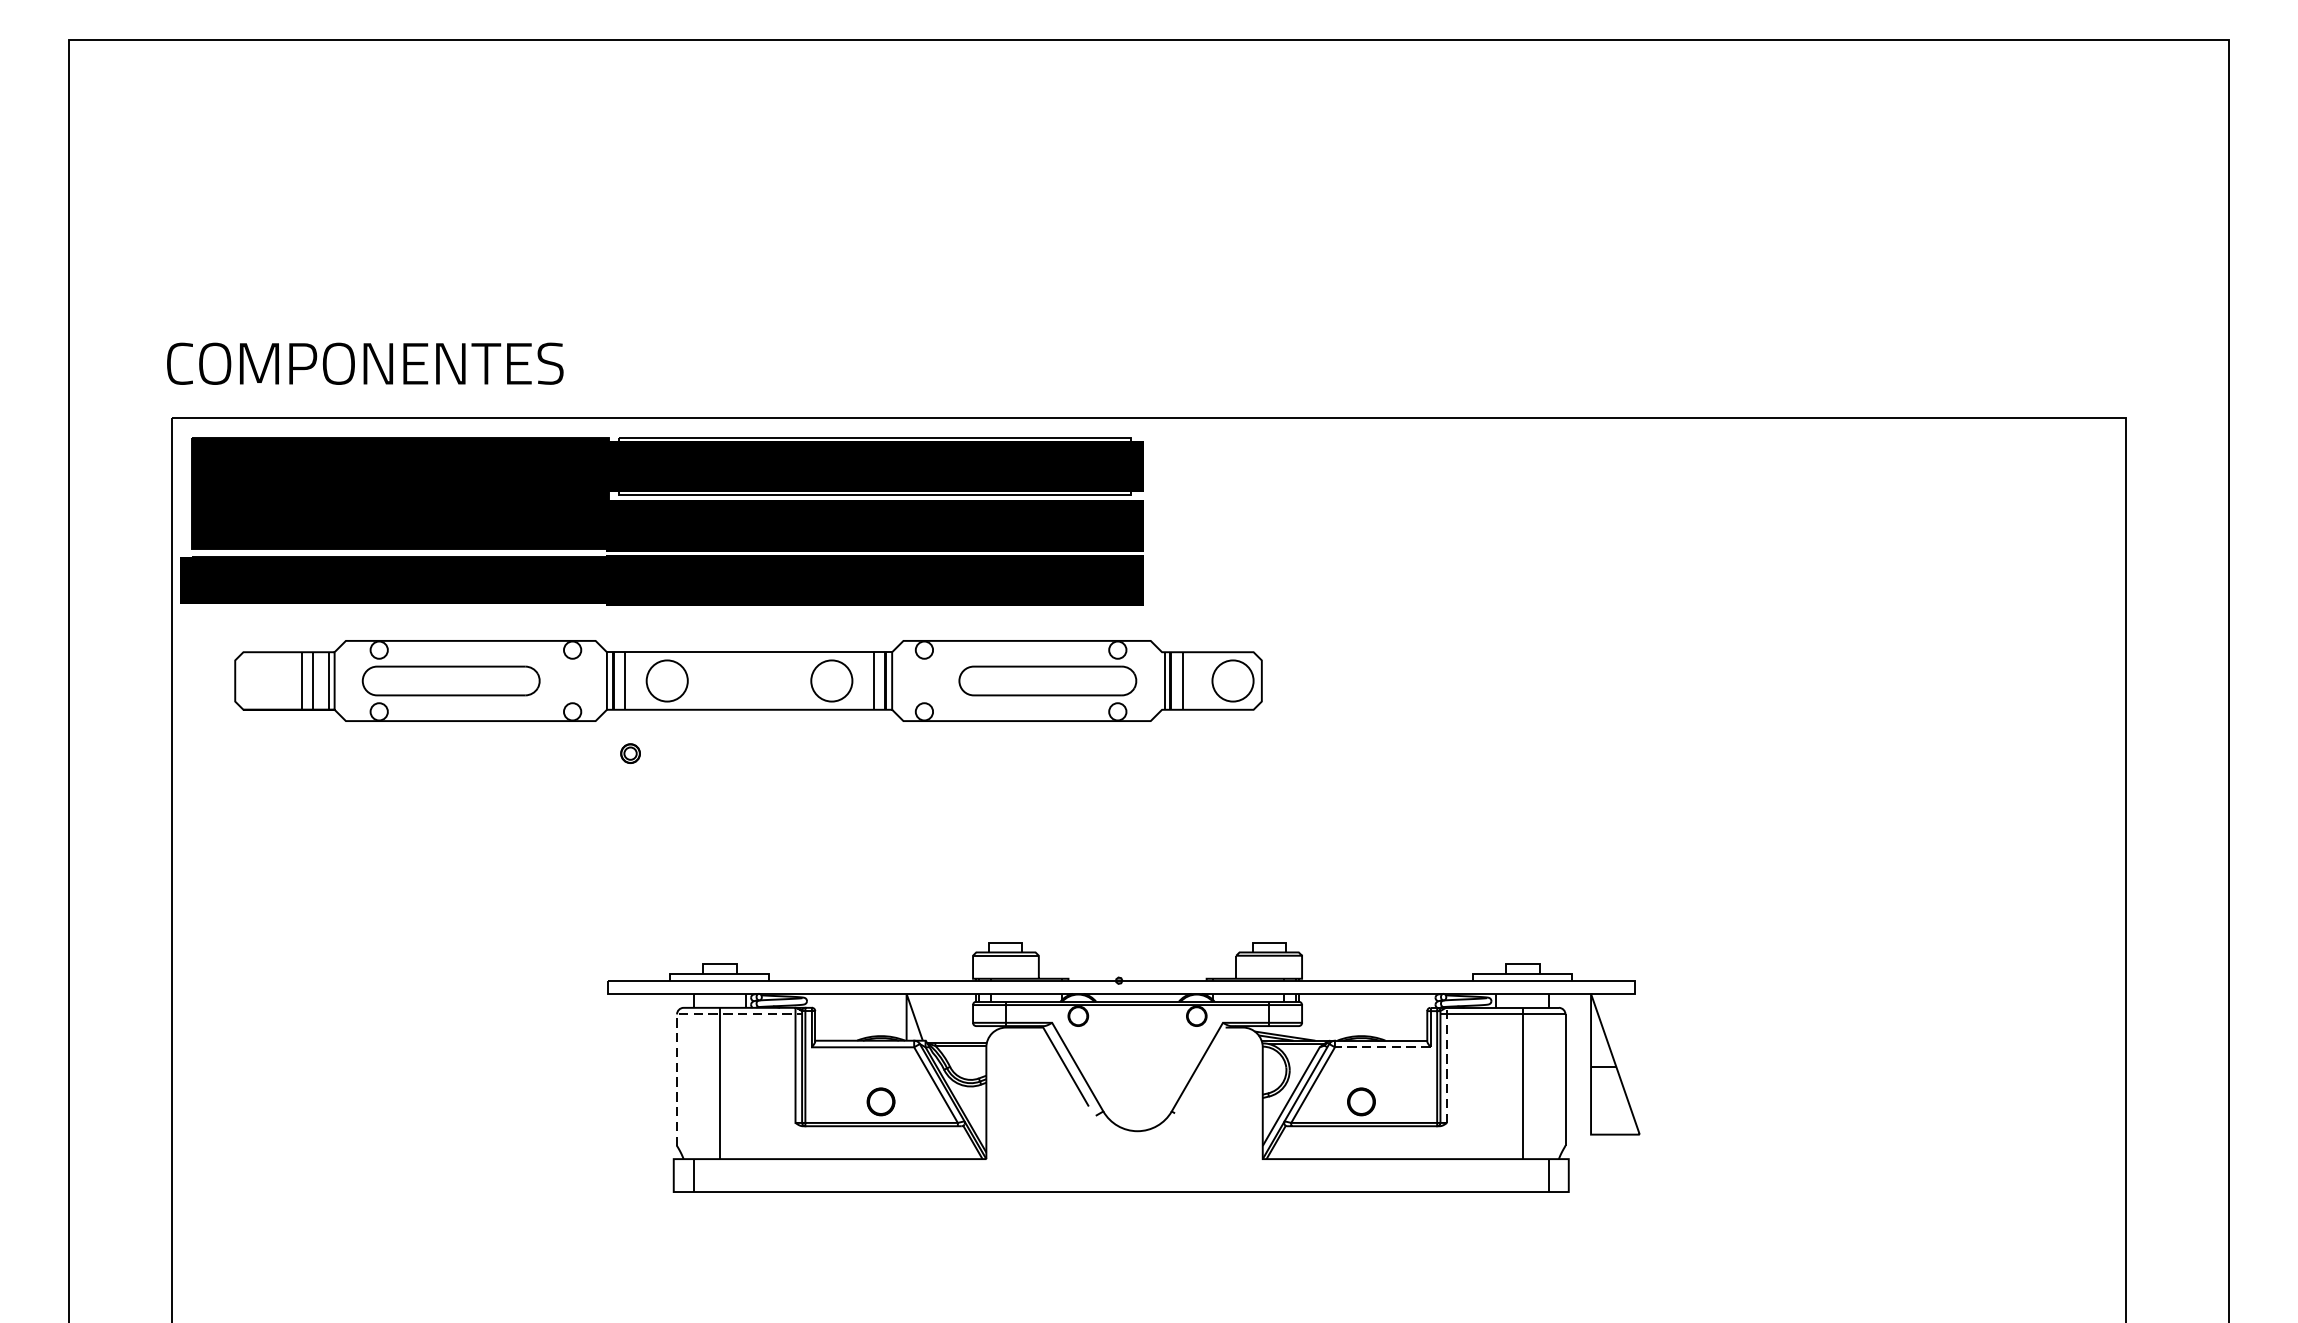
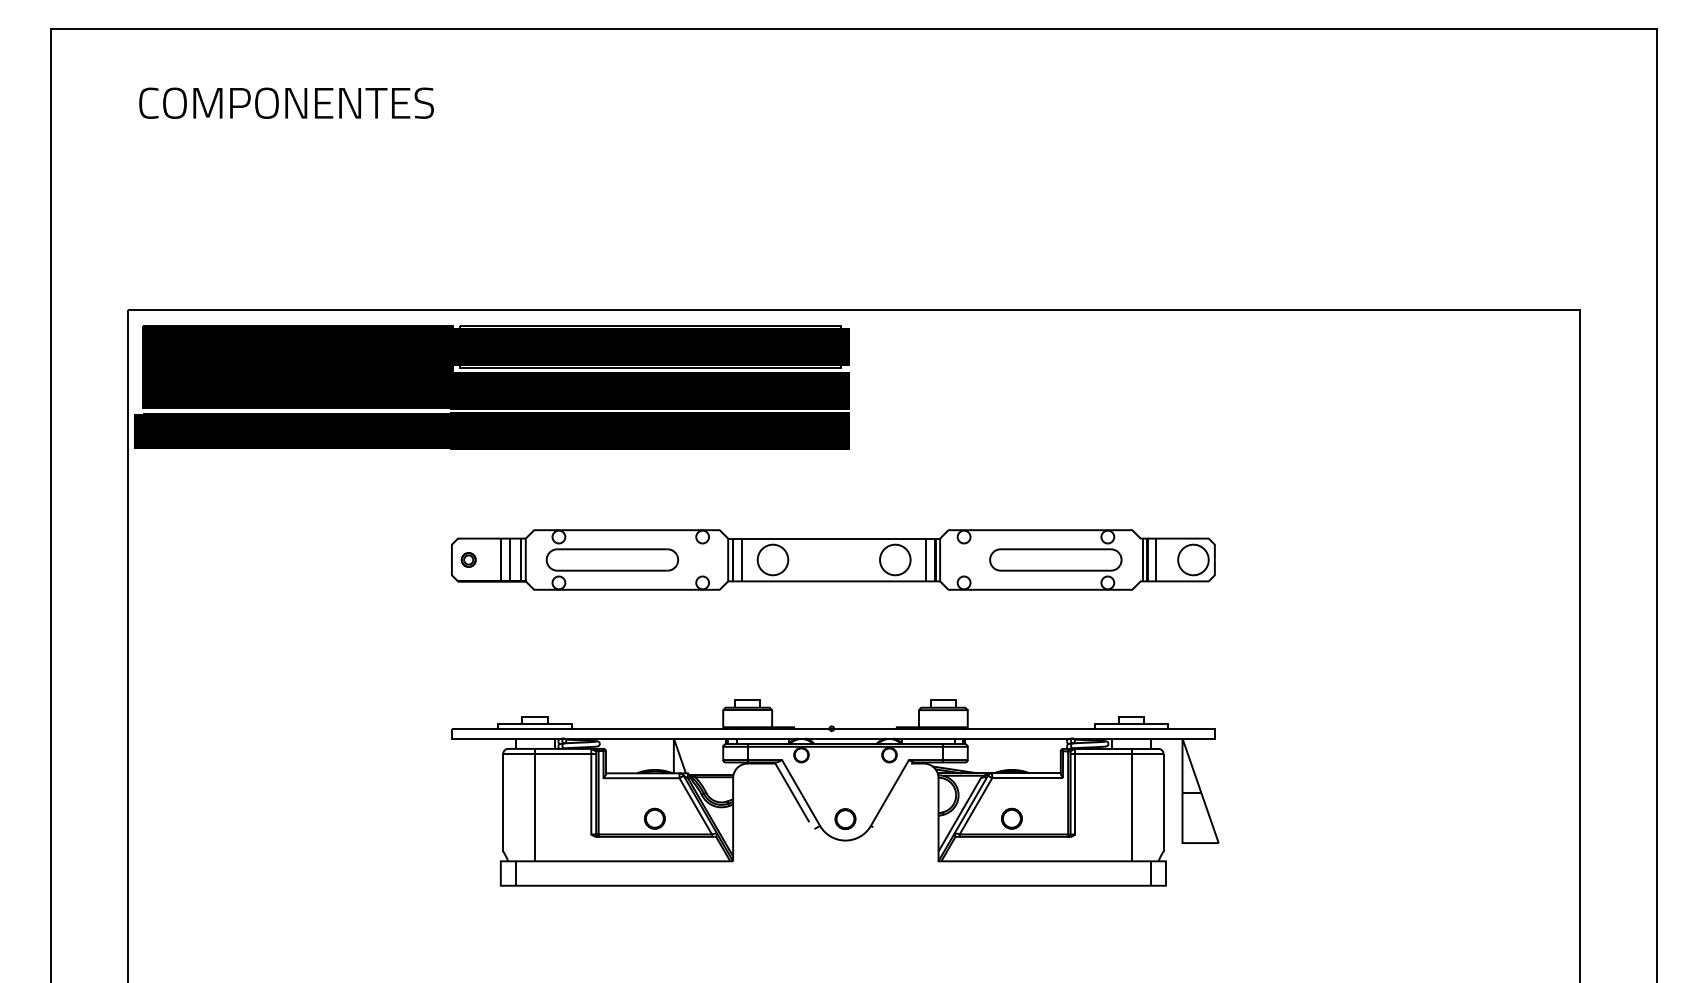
text: (365, 362) -> (286, 102), moved
part: (748, 680) -> (833, 559), moved
line: (677, 1016) -> (503, 755), dashed -> solid
line: (1382, 1047) -> (1027, 778), dashed -> solid
line: (1447, 1065) -> (1075, 791), dashed -> solid
circle: (1137, 1102) -> (845, 819), added

